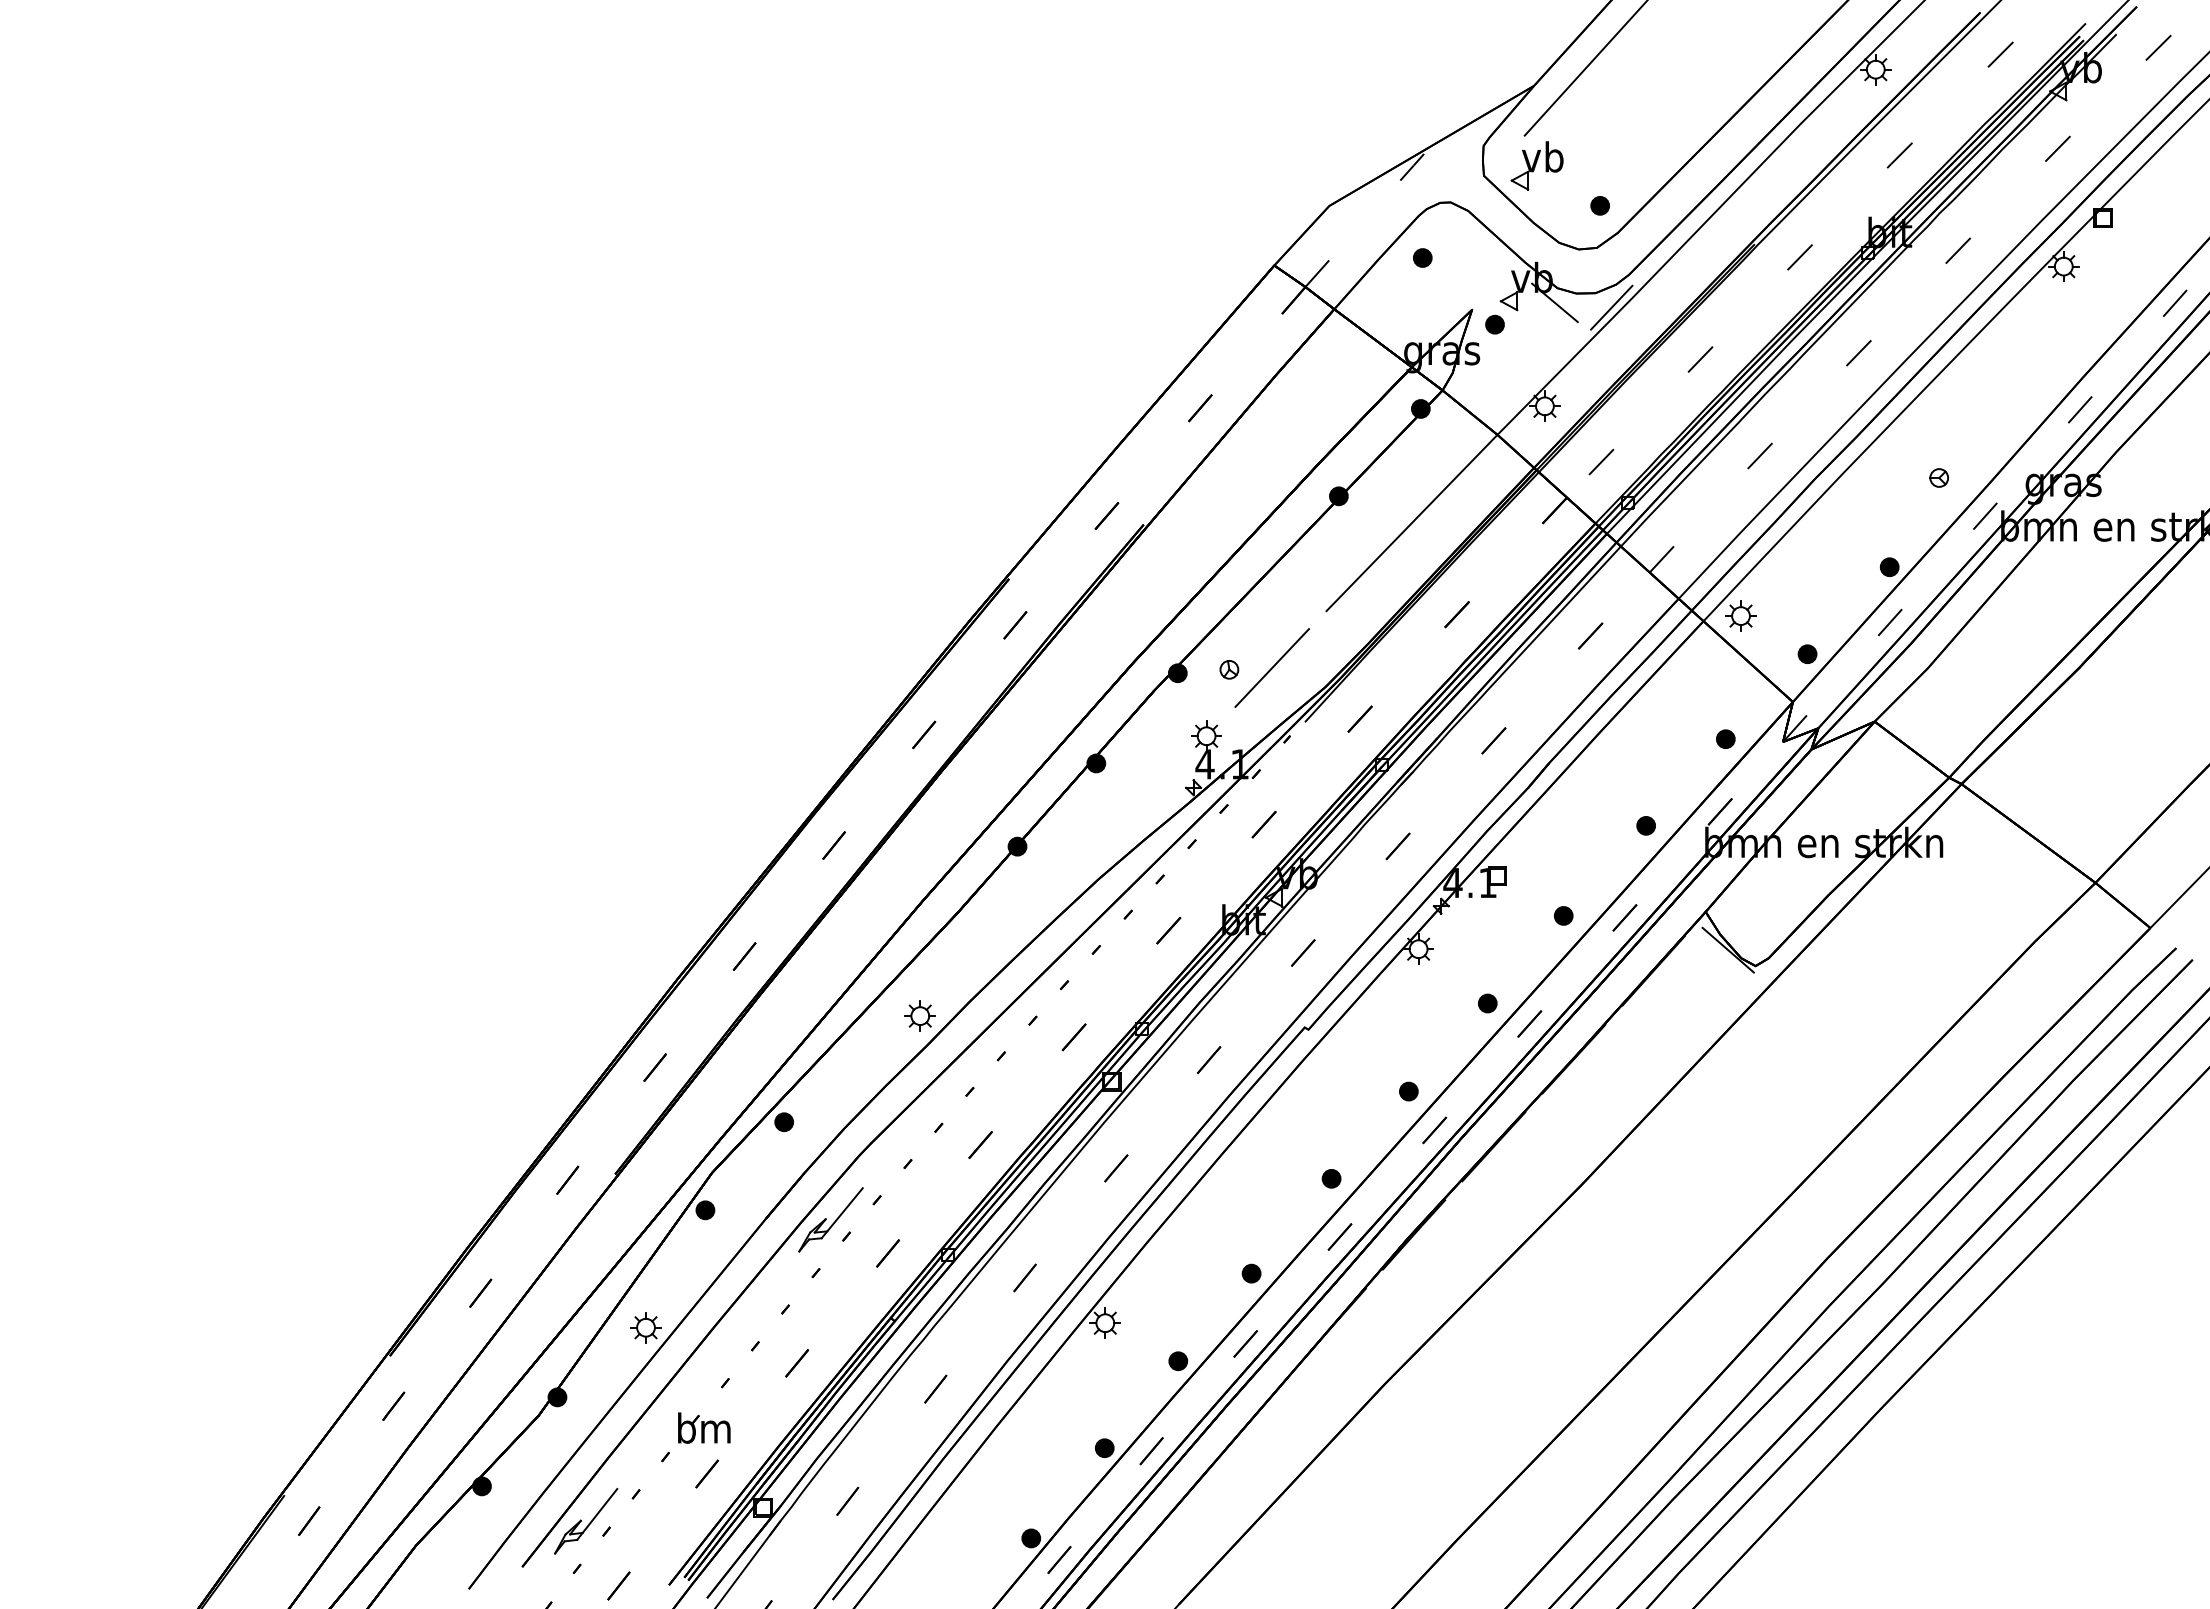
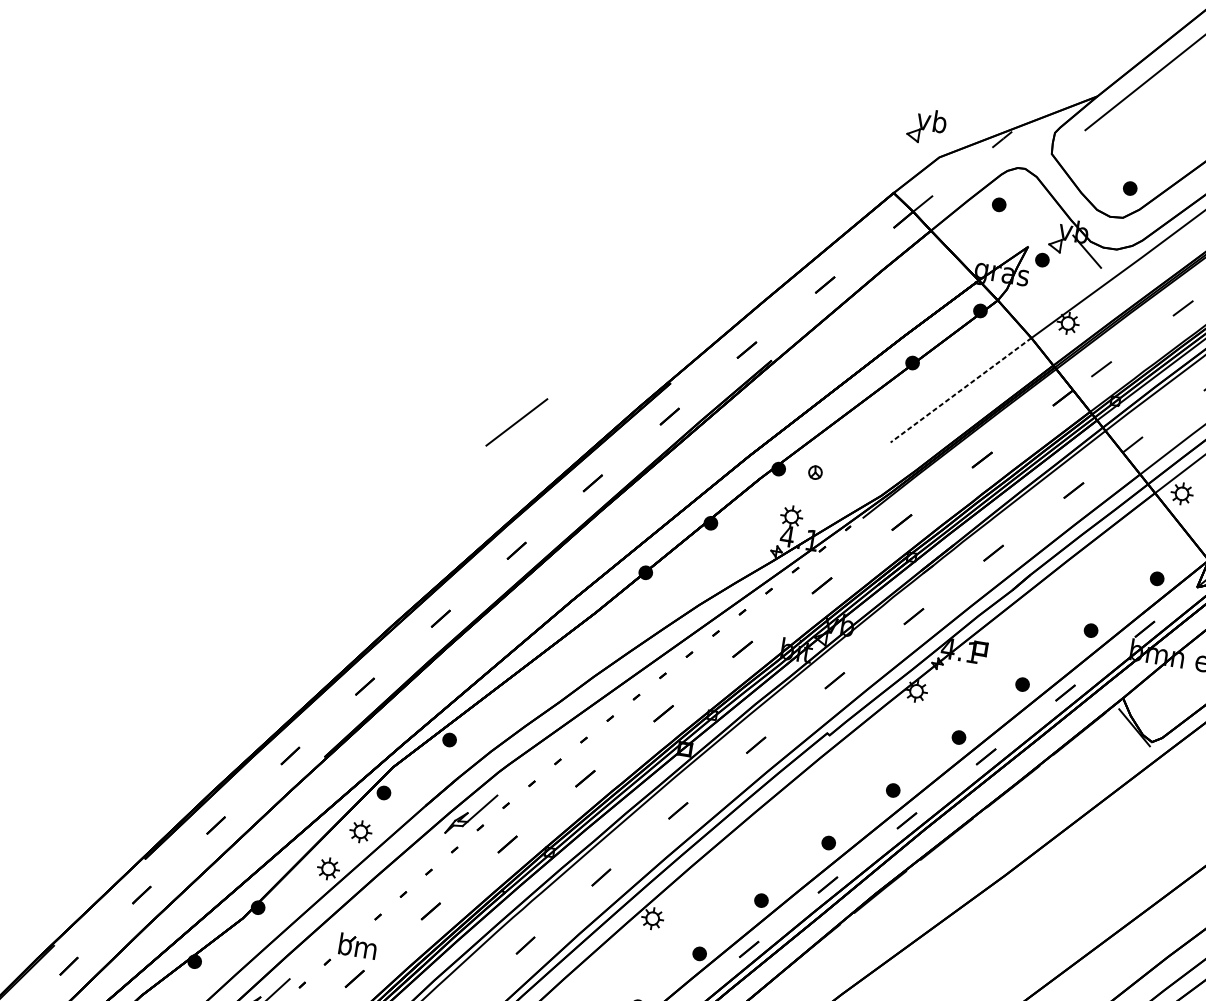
part: (1536, 165) -> (926, 126), moved
line: (1611, 307) -> (1126, 261), removed
line: (1412, 523) -> (961, 390), solid -> dashed
line: (1271, 667) -> (516, 422), moved
part: (919, 1015) -> (360, 831), moved

